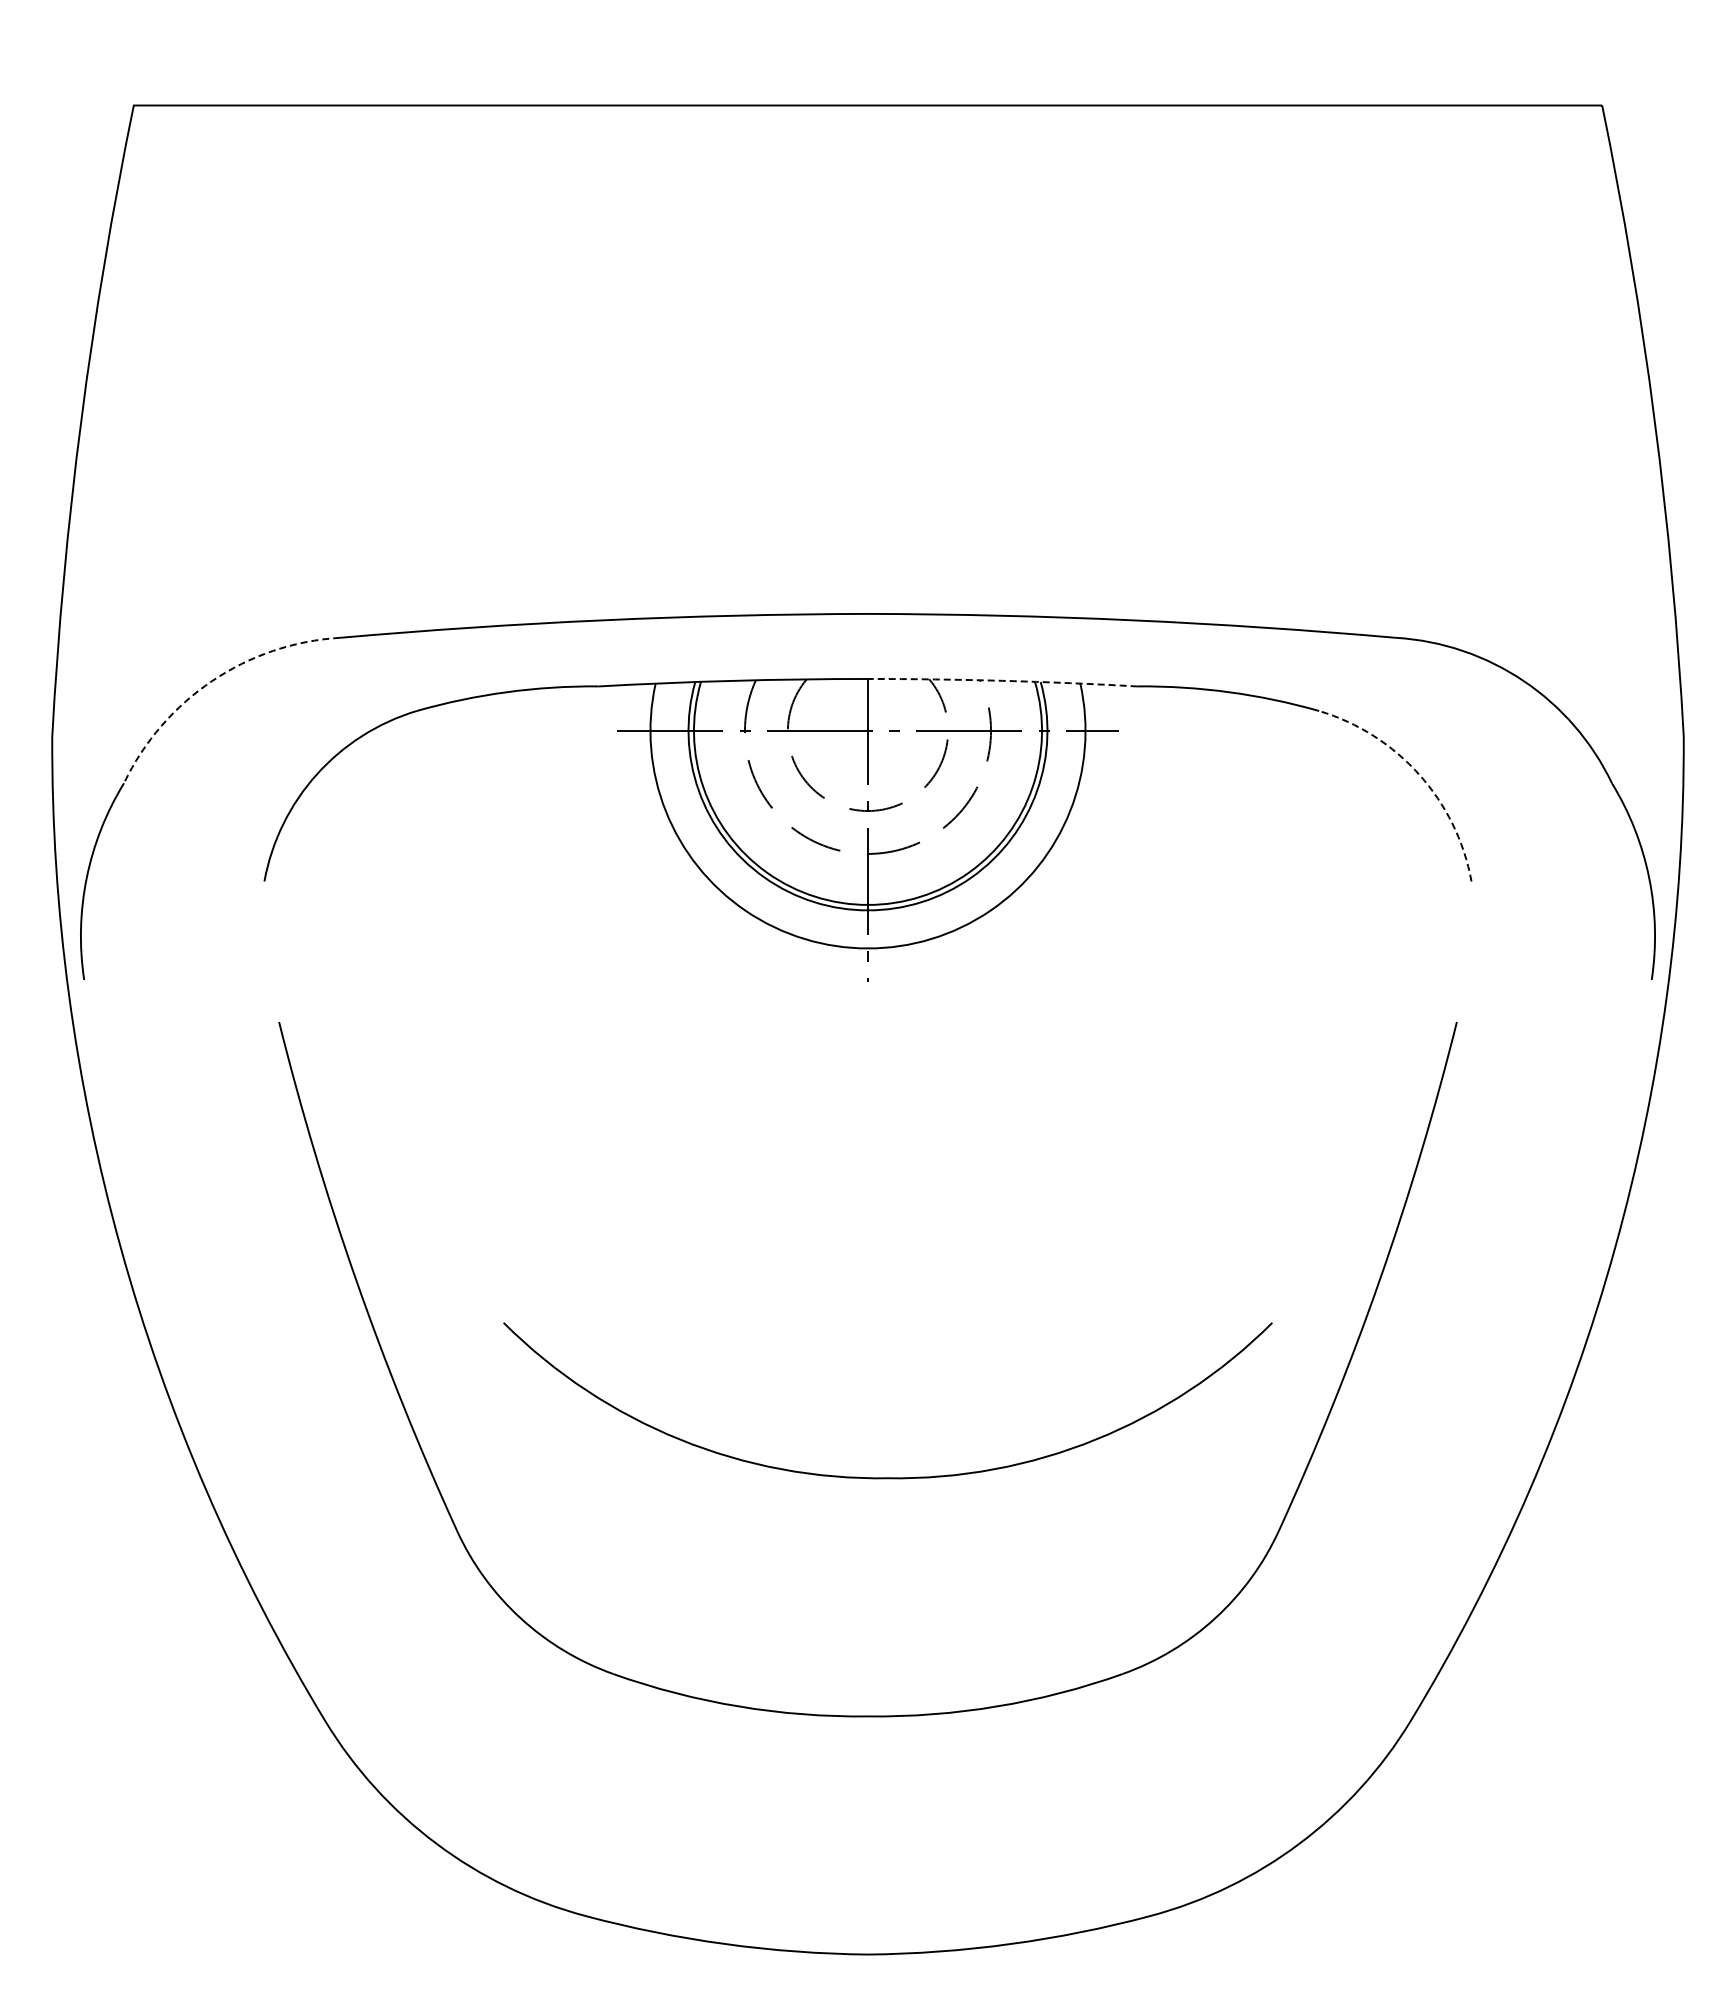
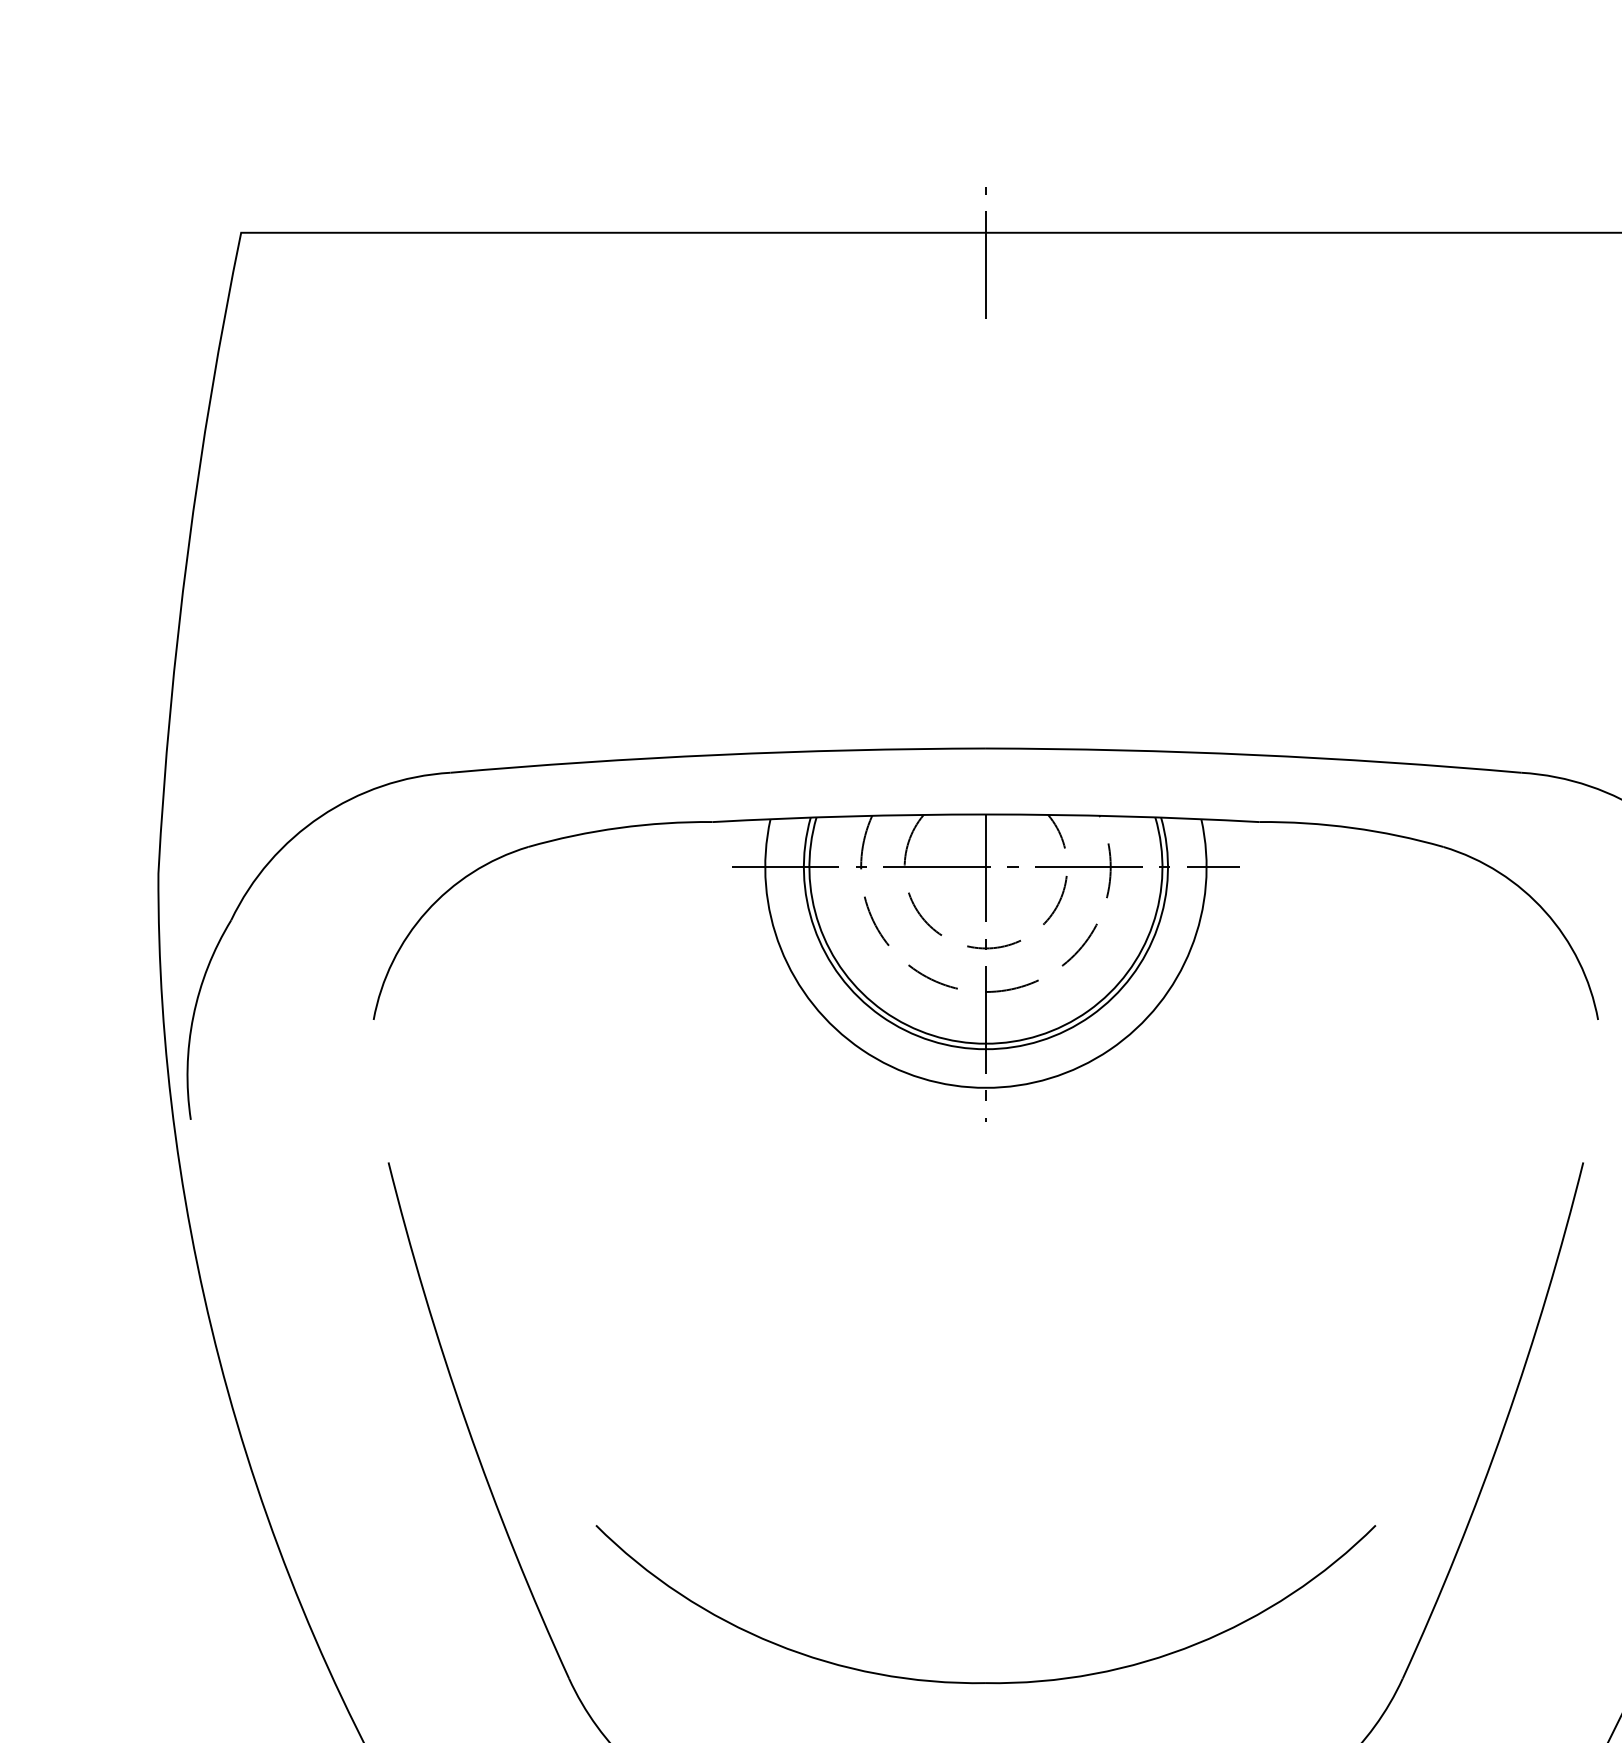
line: (868, 125) -> (986, 253), added
arc: (1002, 680) -> (1122, 816), dashed -> solid
arc: (212, 681) -> (320, 817), dashed -> solid
arc: (1419, 774) -> (1545, 911), dashed -> solid
part: (887, 1477) -> (985, 1682), moved

